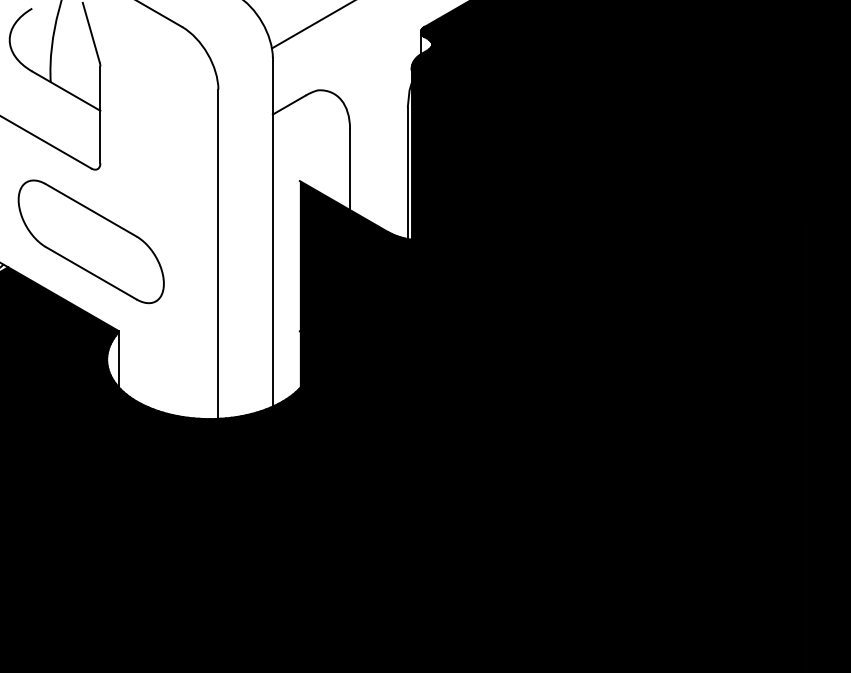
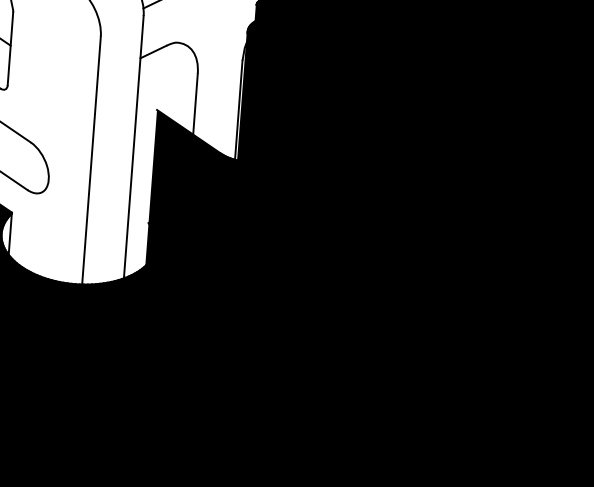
fill: (426, 43) -> (260, 13), added

